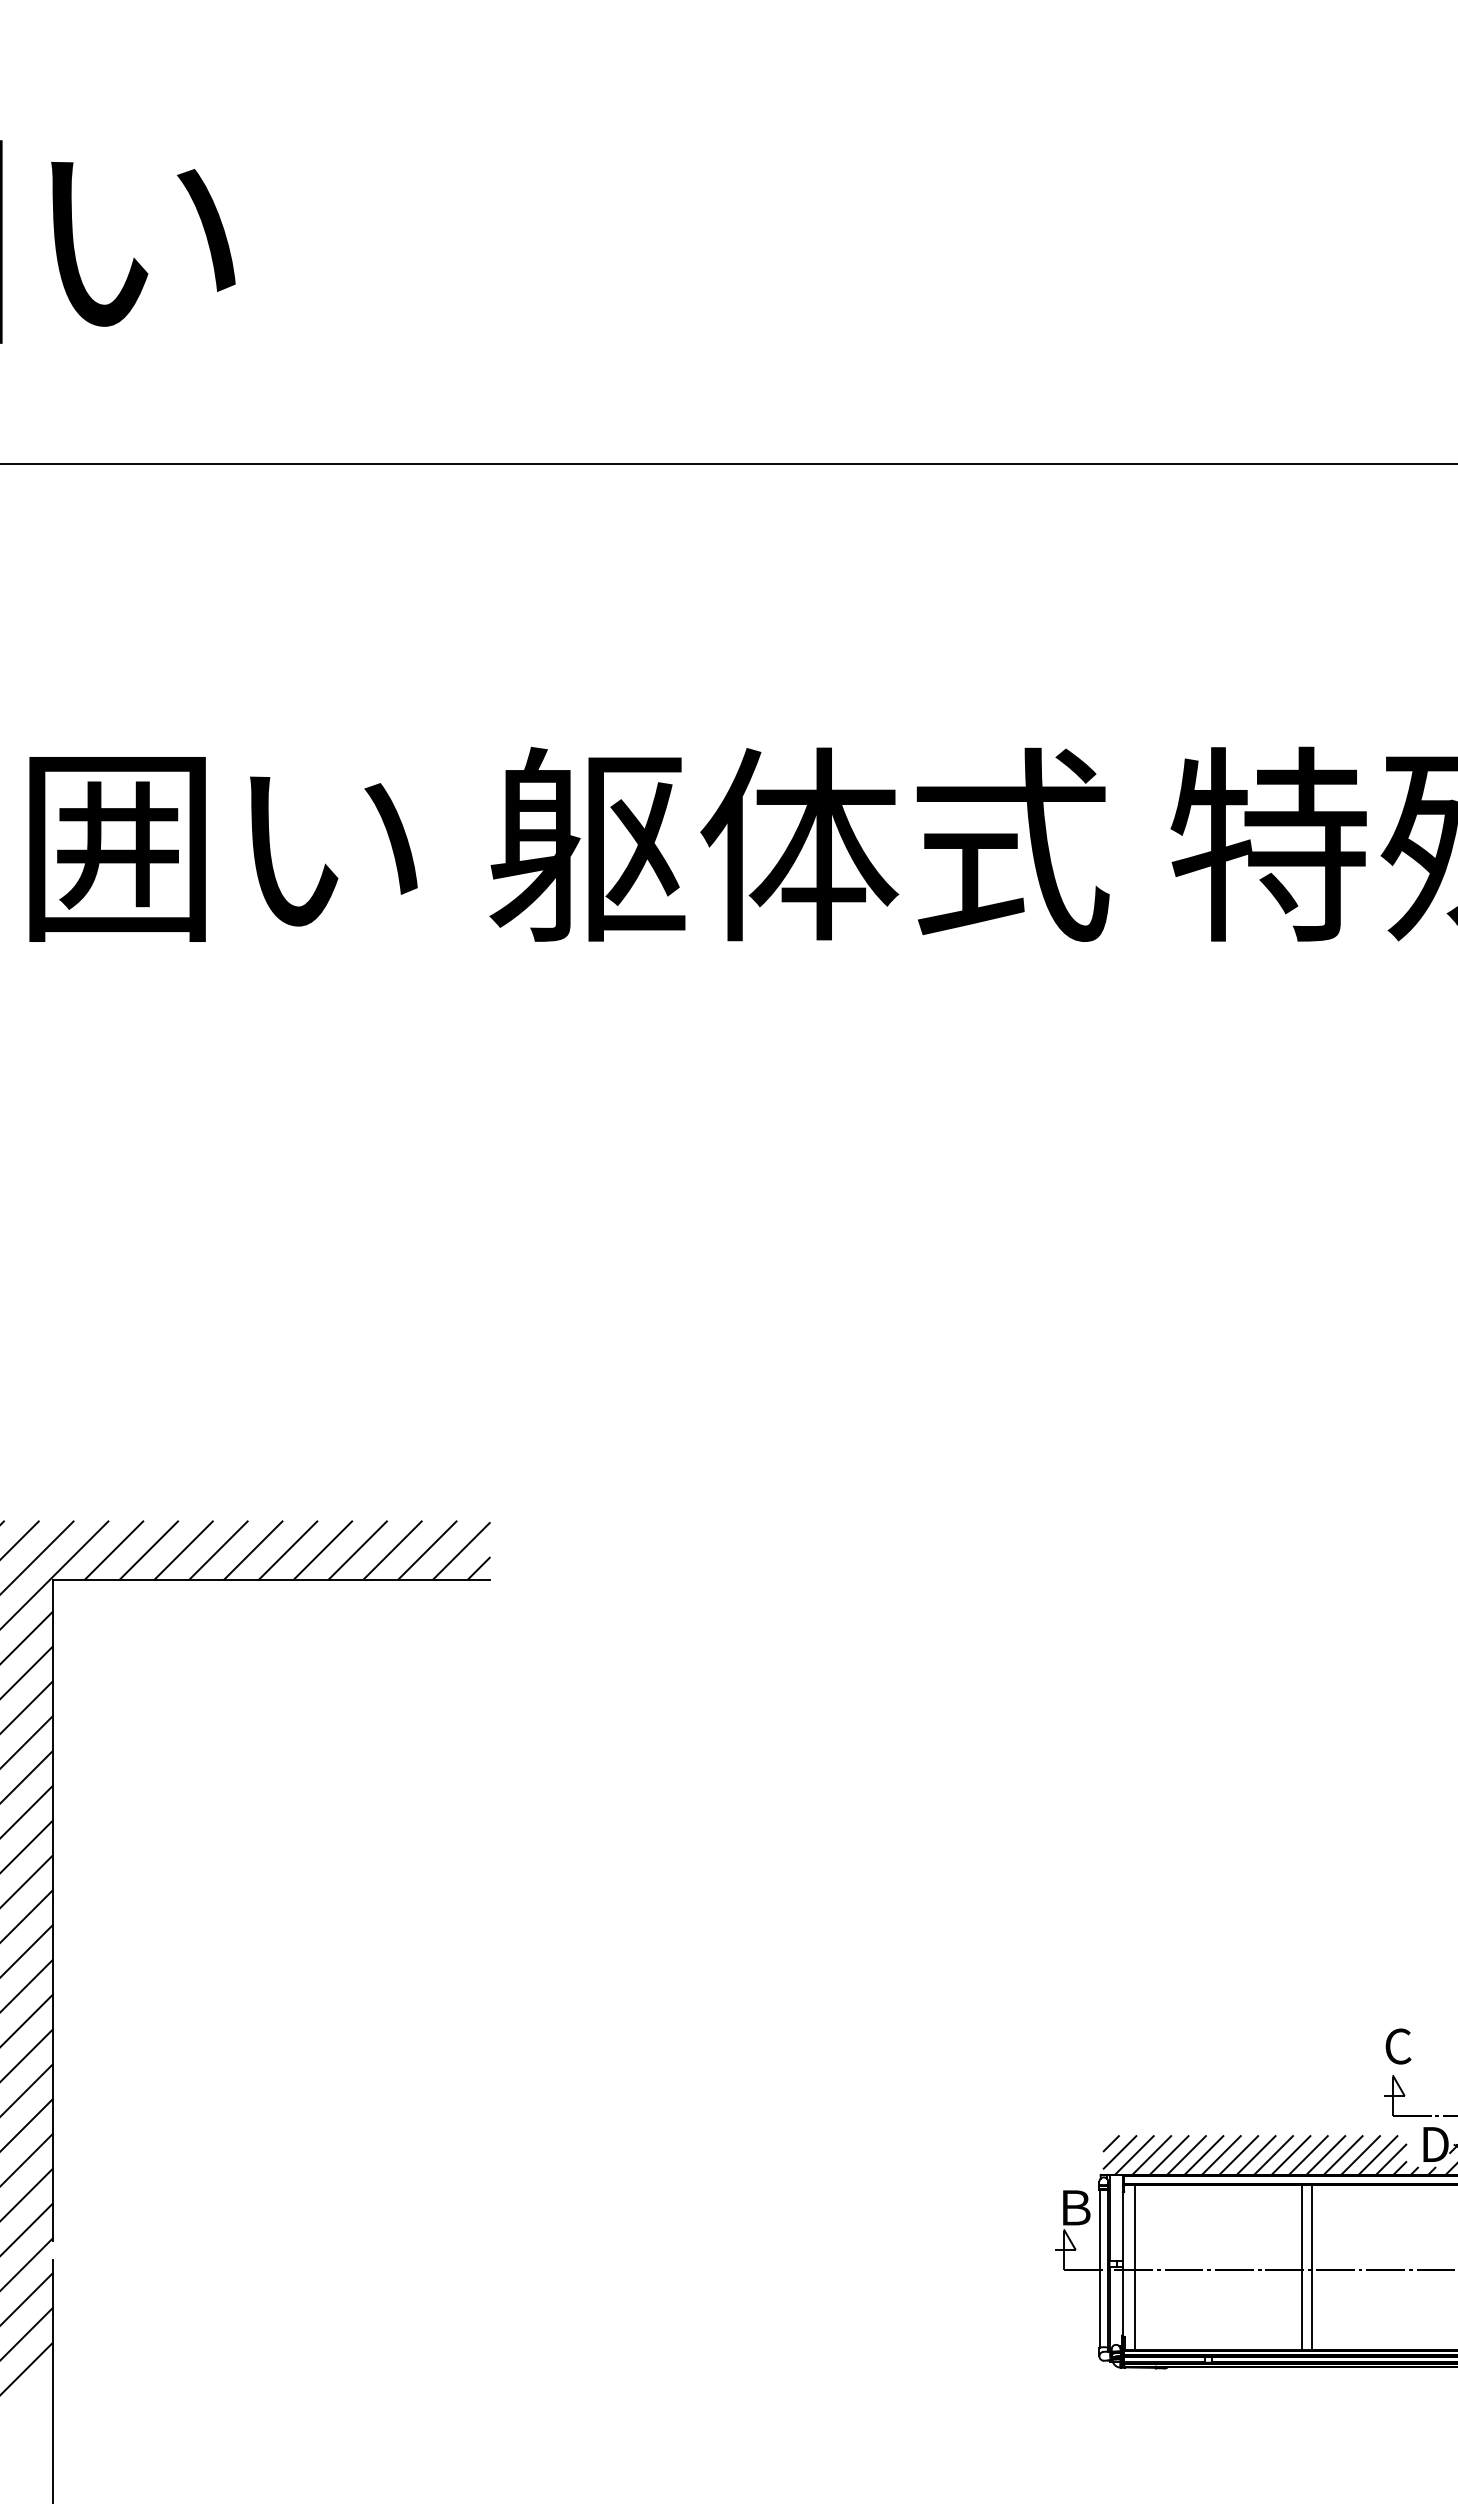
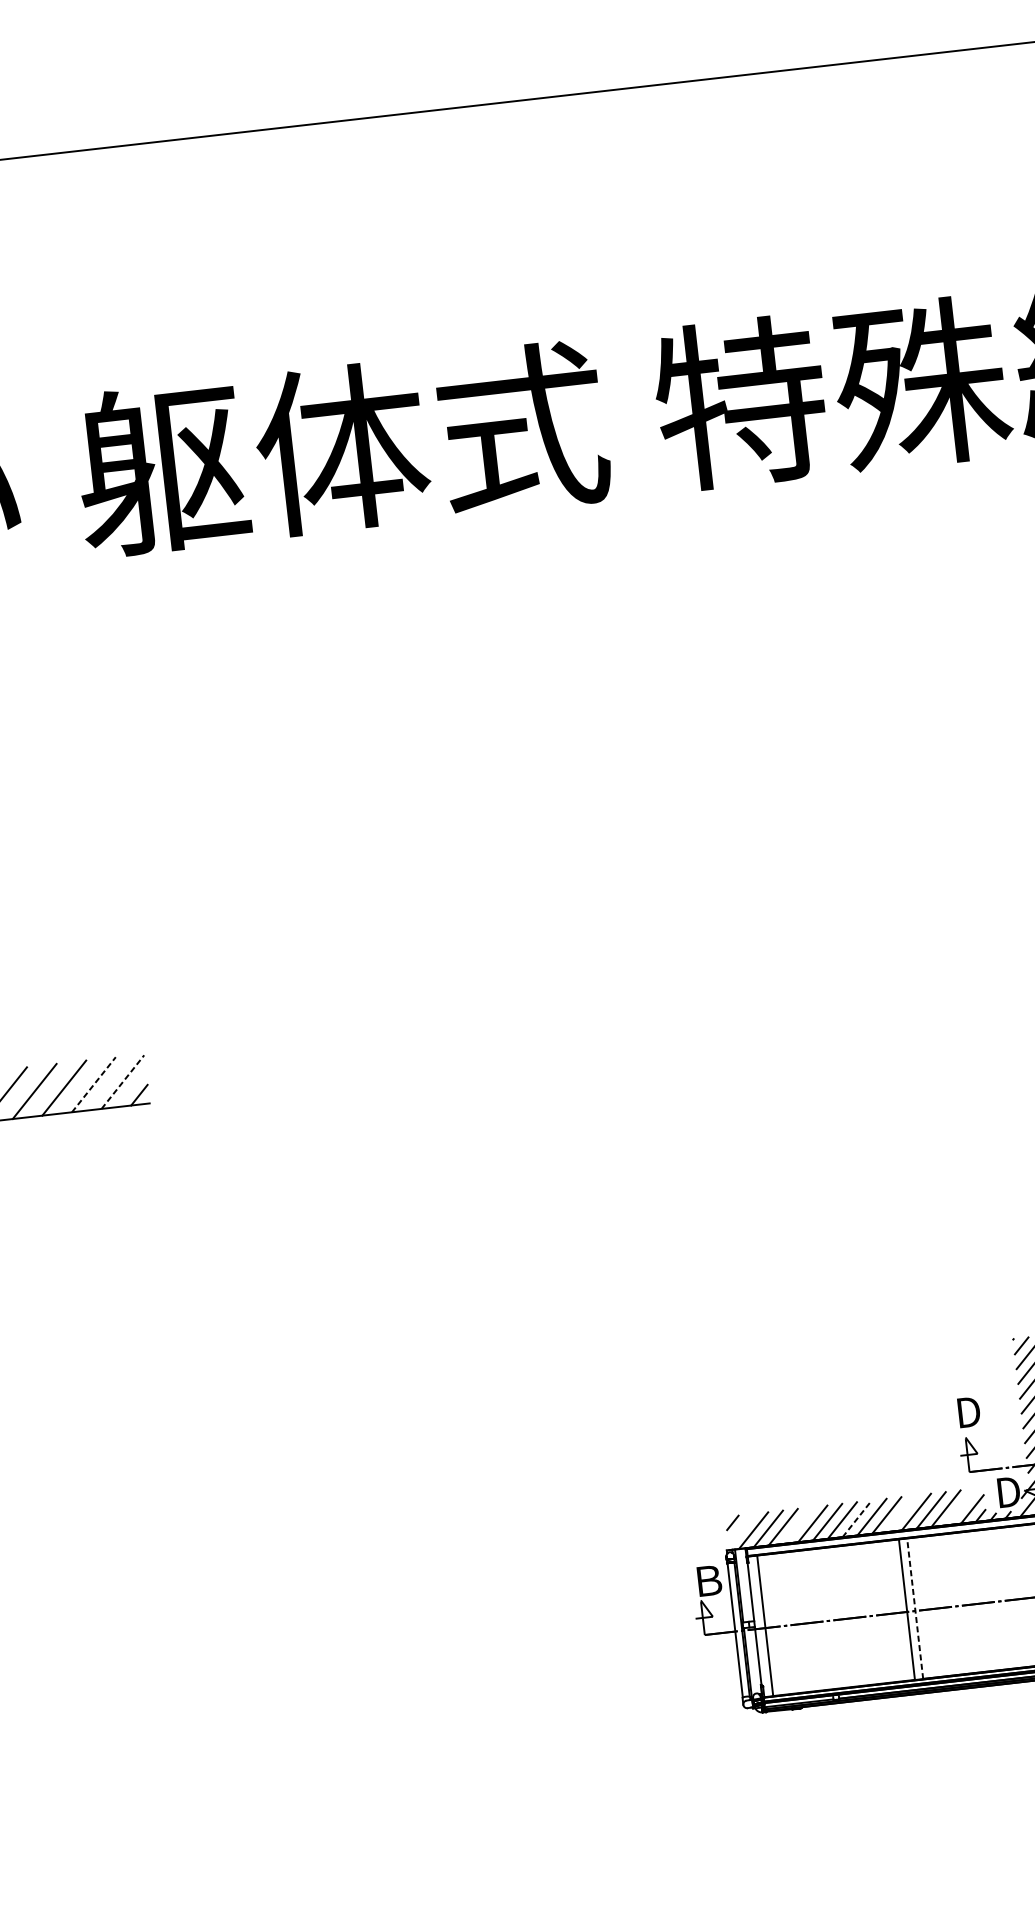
line: (427, 1550) -> (93, 1084), solid -> dashed
line: (461, 1550) -> (122, 1081), solid -> dashed
text: (1398, 2046) -> (967, 1412), C -> D
line: (1119, 2152) -> (740, 1529), removed
line: (1186, 2155) -> (797, 1525), removed
line: (1256, 2155) -> (857, 1518), solid -> dashed
line: (1308, 2155) -> (901, 1513), removed
line: (1377, 2155) -> (960, 1507), removed
line: (1311, 2267) -> (915, 1608), solid -> dashed

